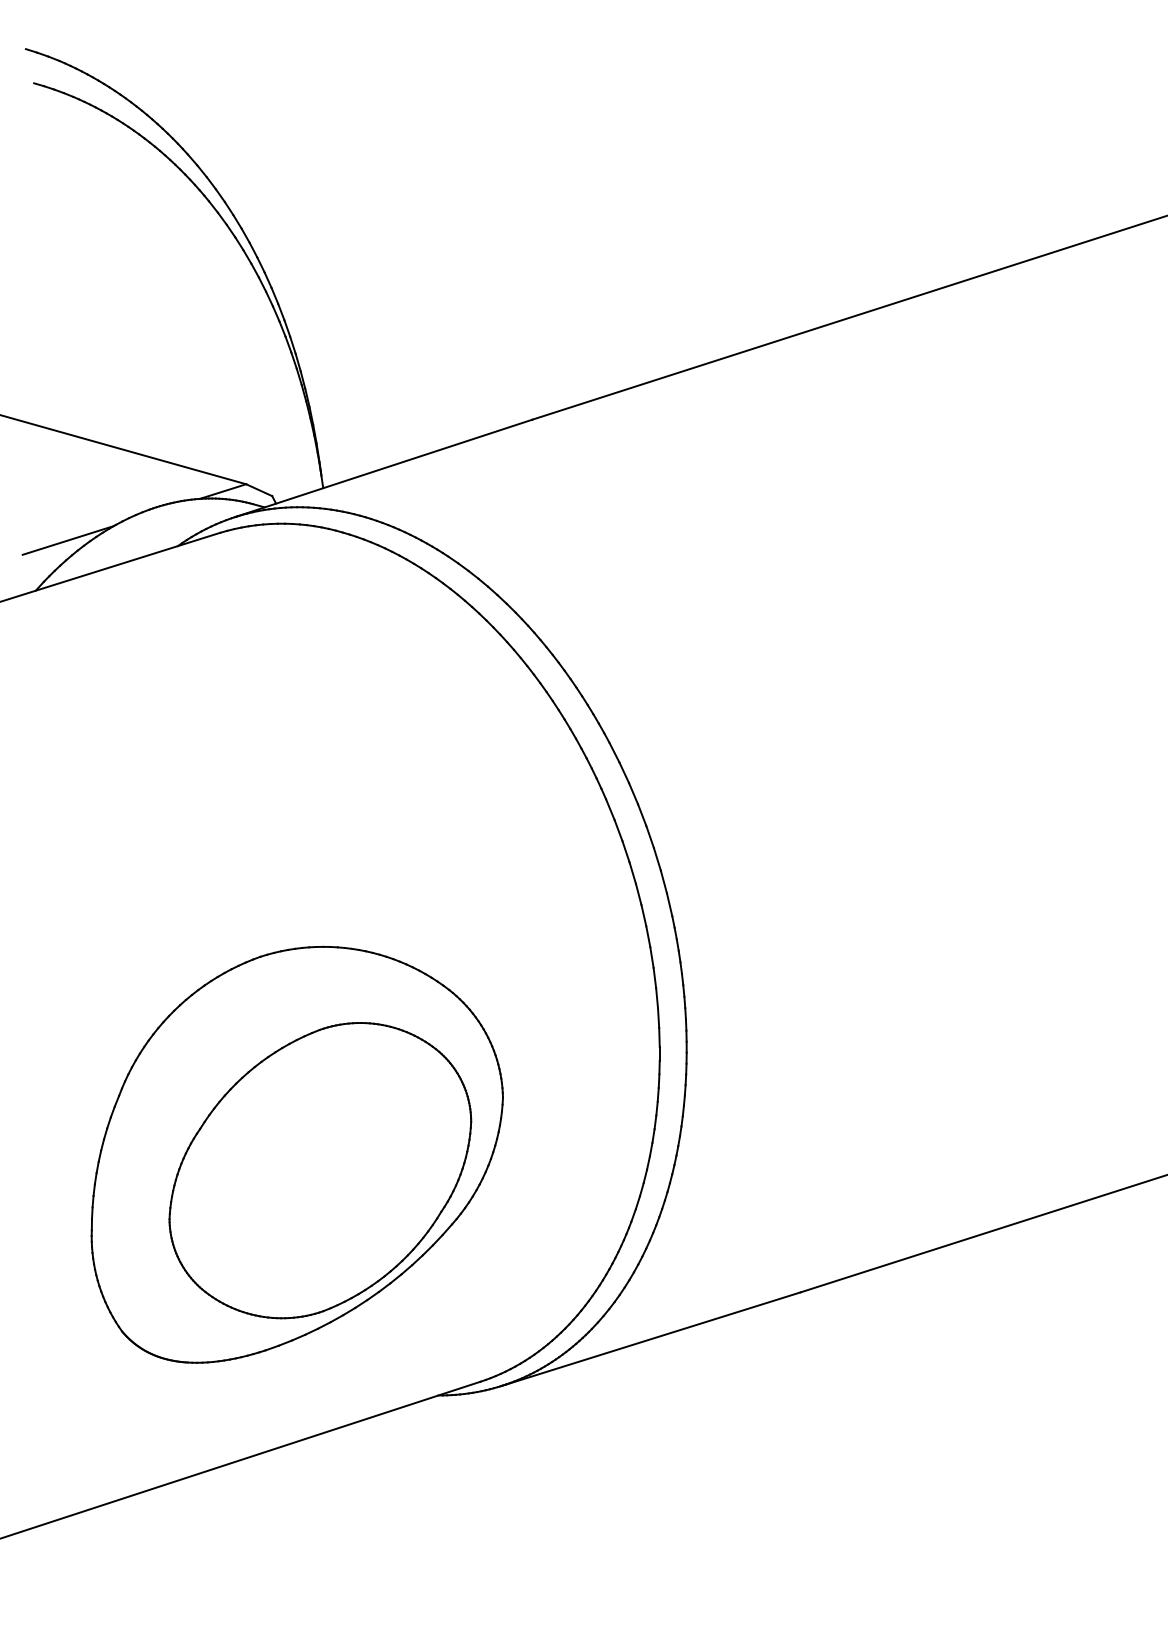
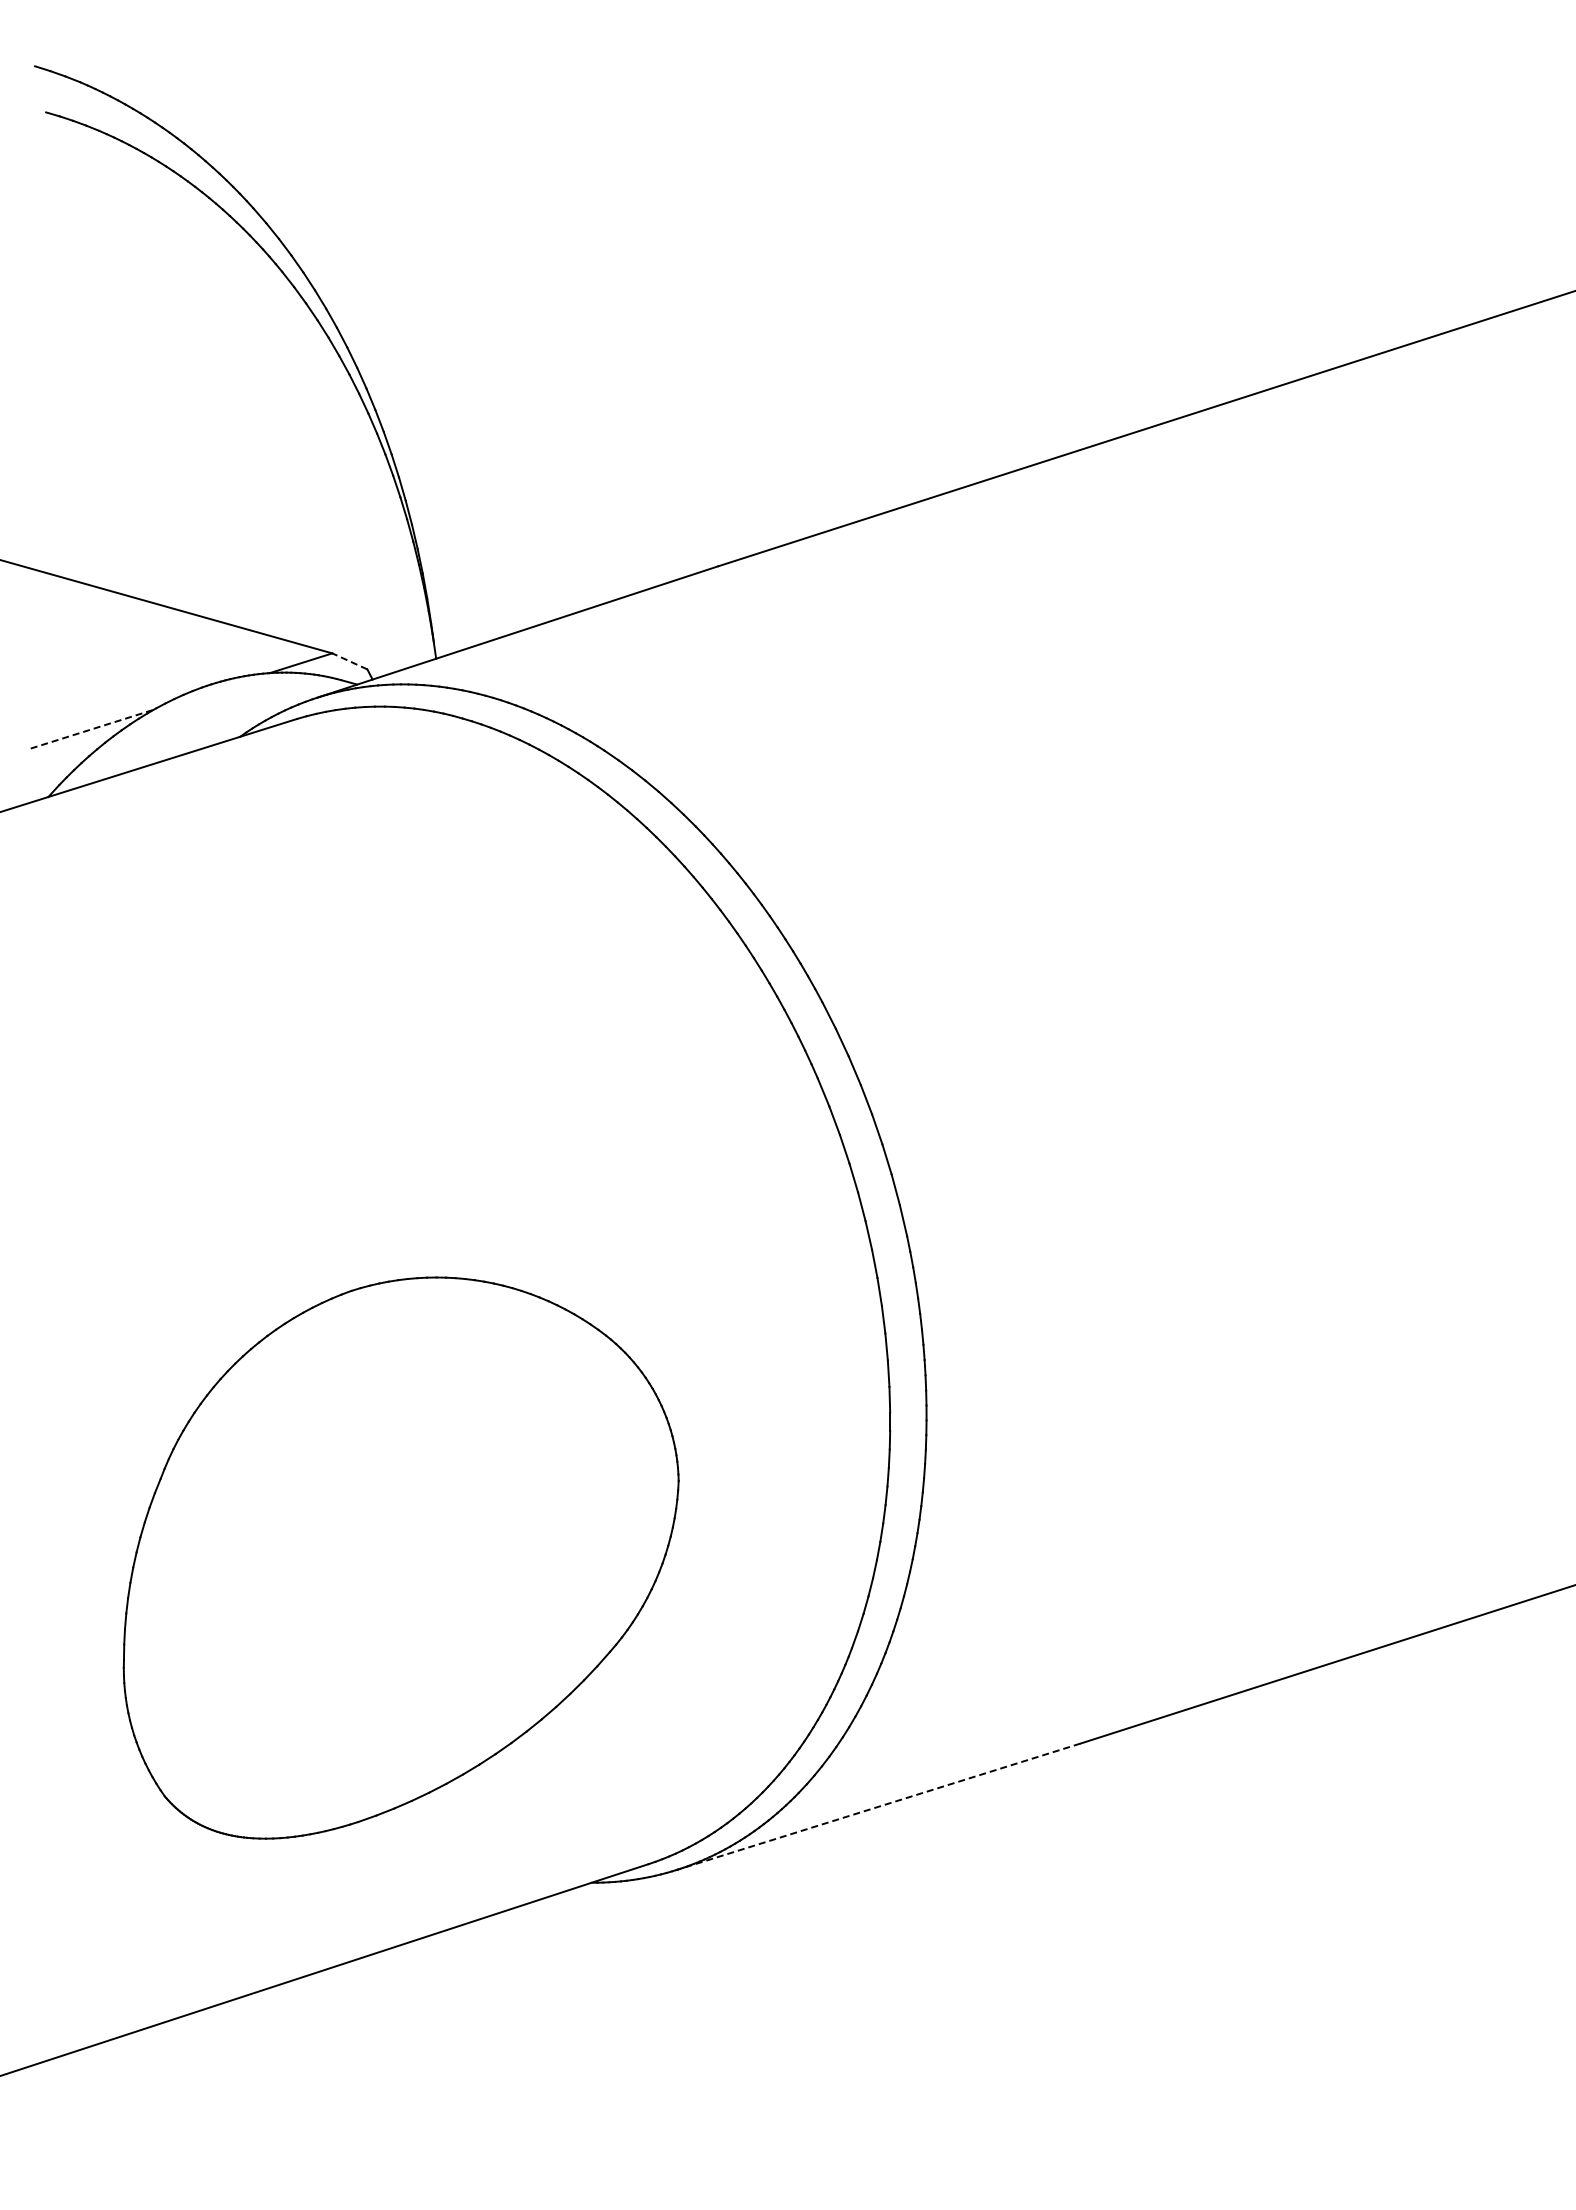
line: (258, 490) -> (349, 661), solid -> dashed
line: (68, 540) -> (92, 729), solid -> dashed
part: (319, 1170) -> (431, 1579), removed
line: (650, 1339) -> (877, 1807), solid -> dashed

